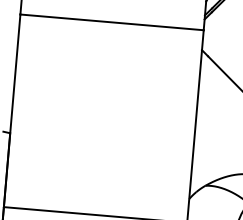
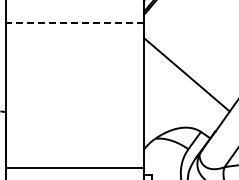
line: (112, 22) -> (75, 23), solid -> dashed

